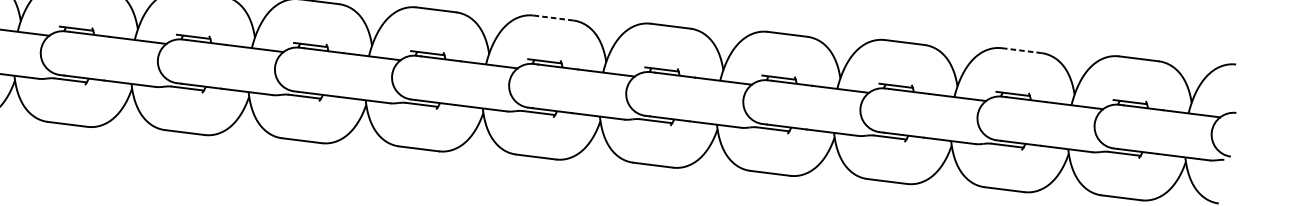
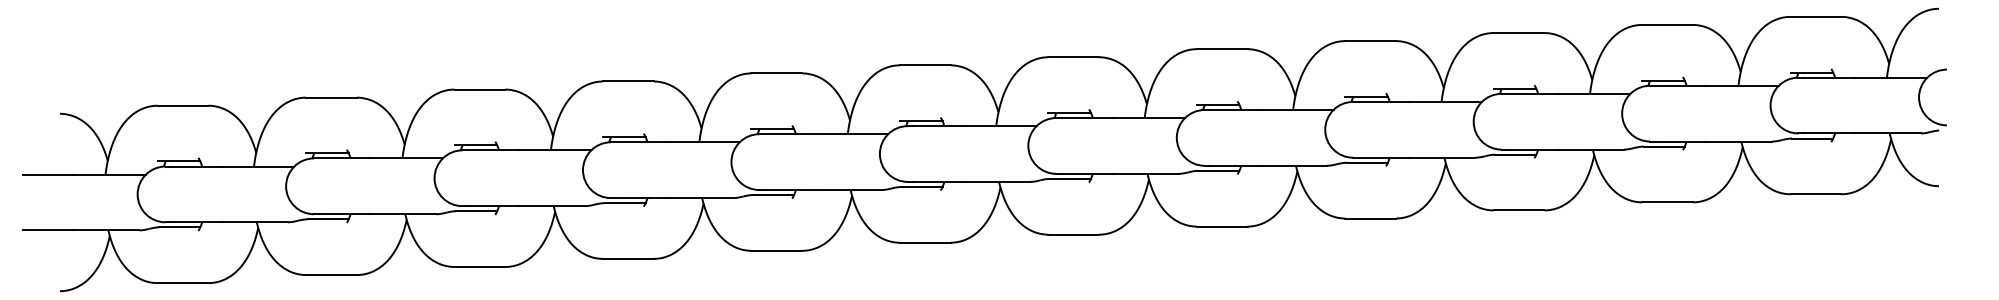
line: (554, 18) -> (1074, 57), dashed -> solid
line: (1022, 50) -> (1668, 24), dashed -> solid

